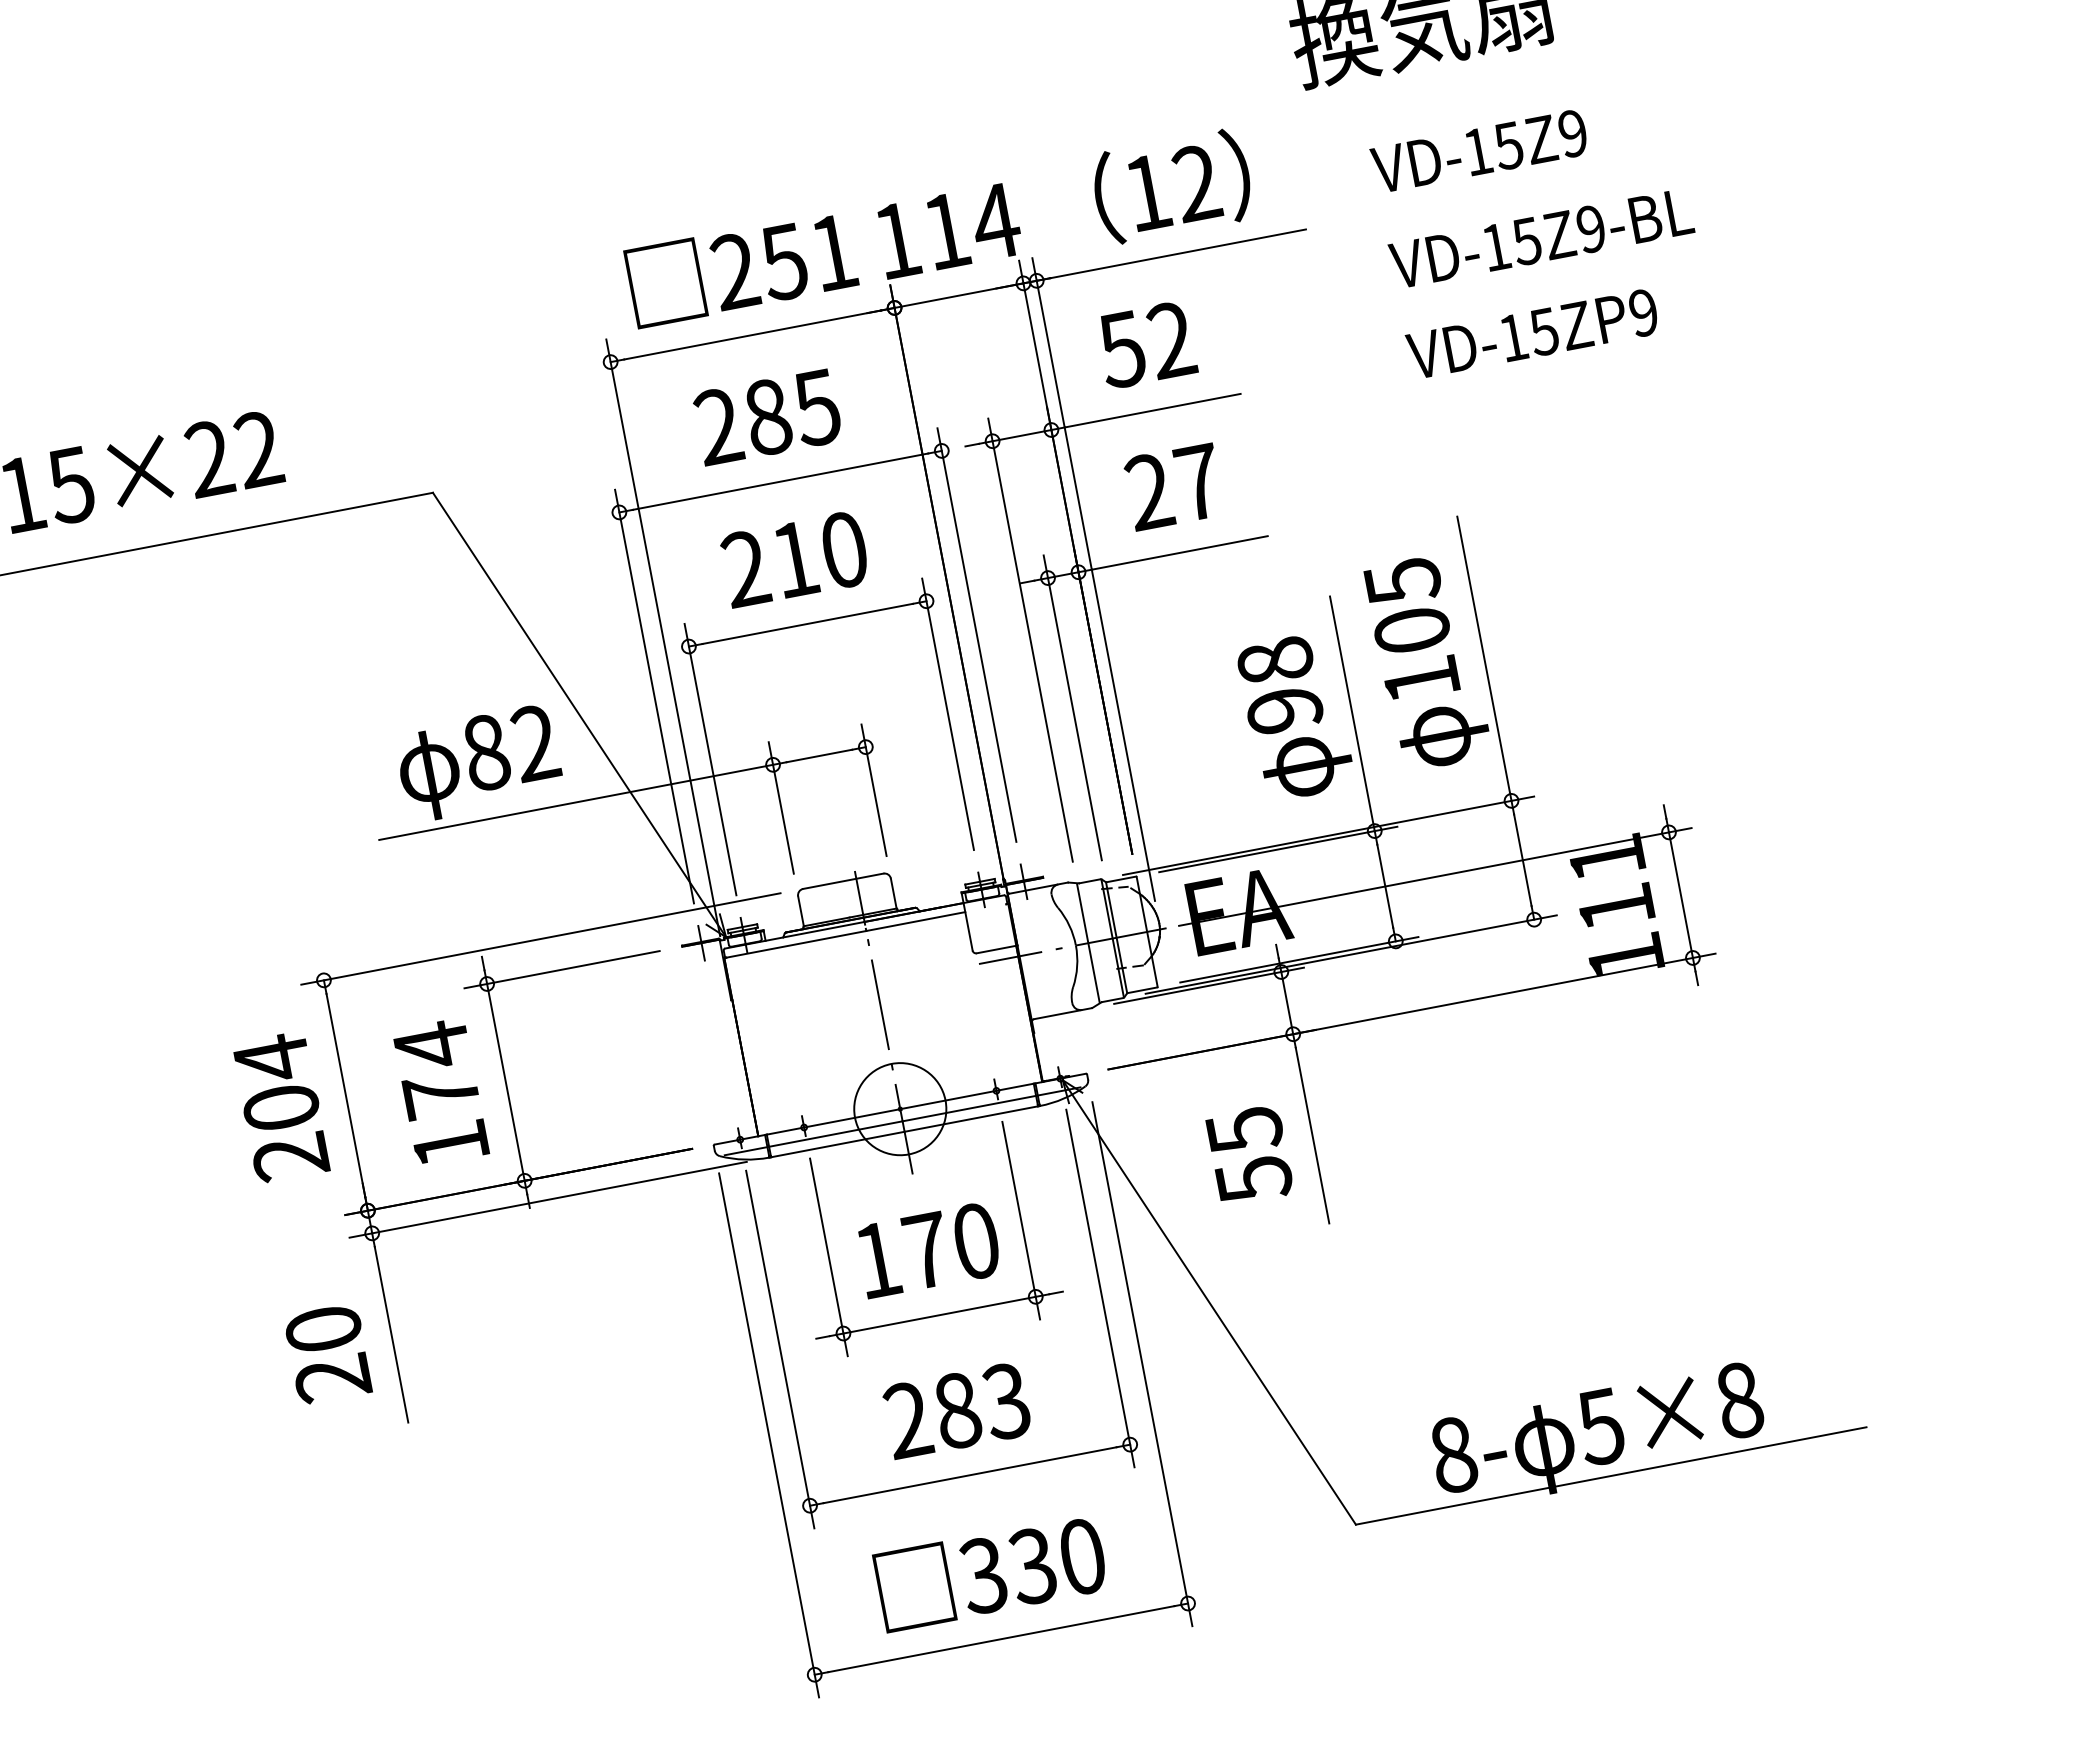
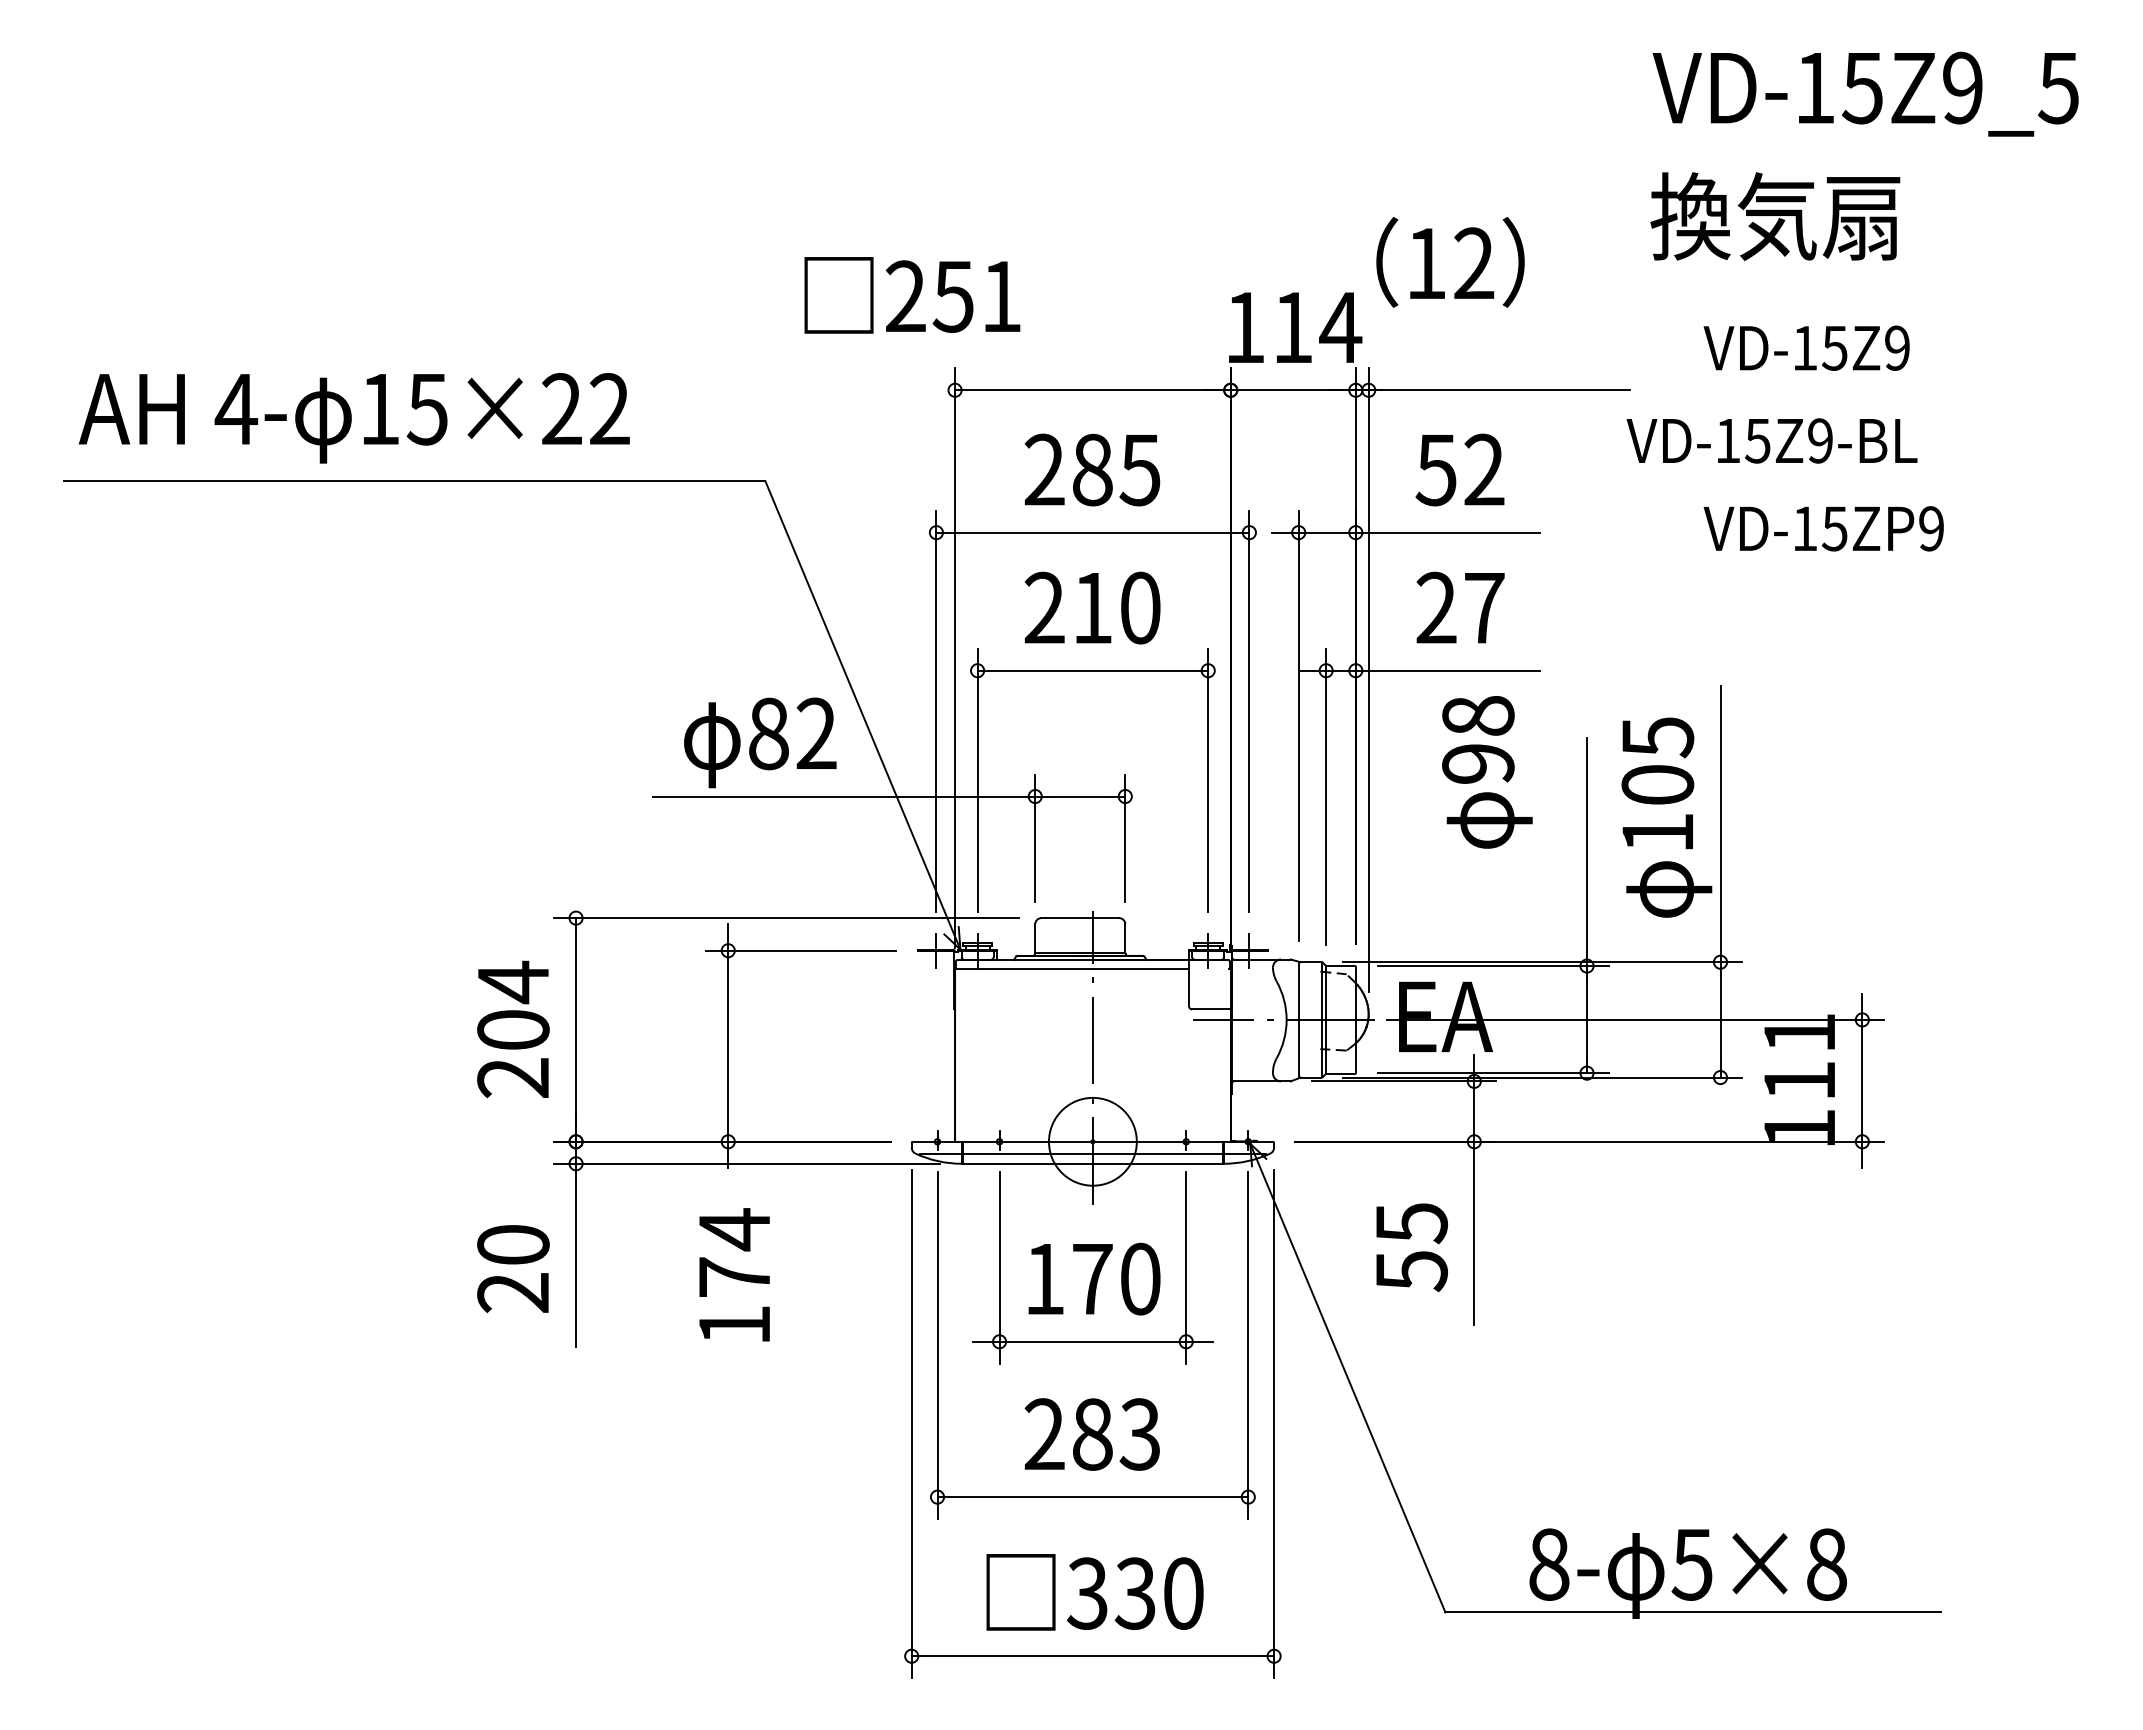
text: (1172, 186) -> (1450, 262), moved
text: (1540, 238) -> (1771, 440), moved
text: (741, 269) -> (912, 295), moved
text: (1295, 717) -> (1487, 772), moved
text: (440, 1091) -> (734, 1274), moved

